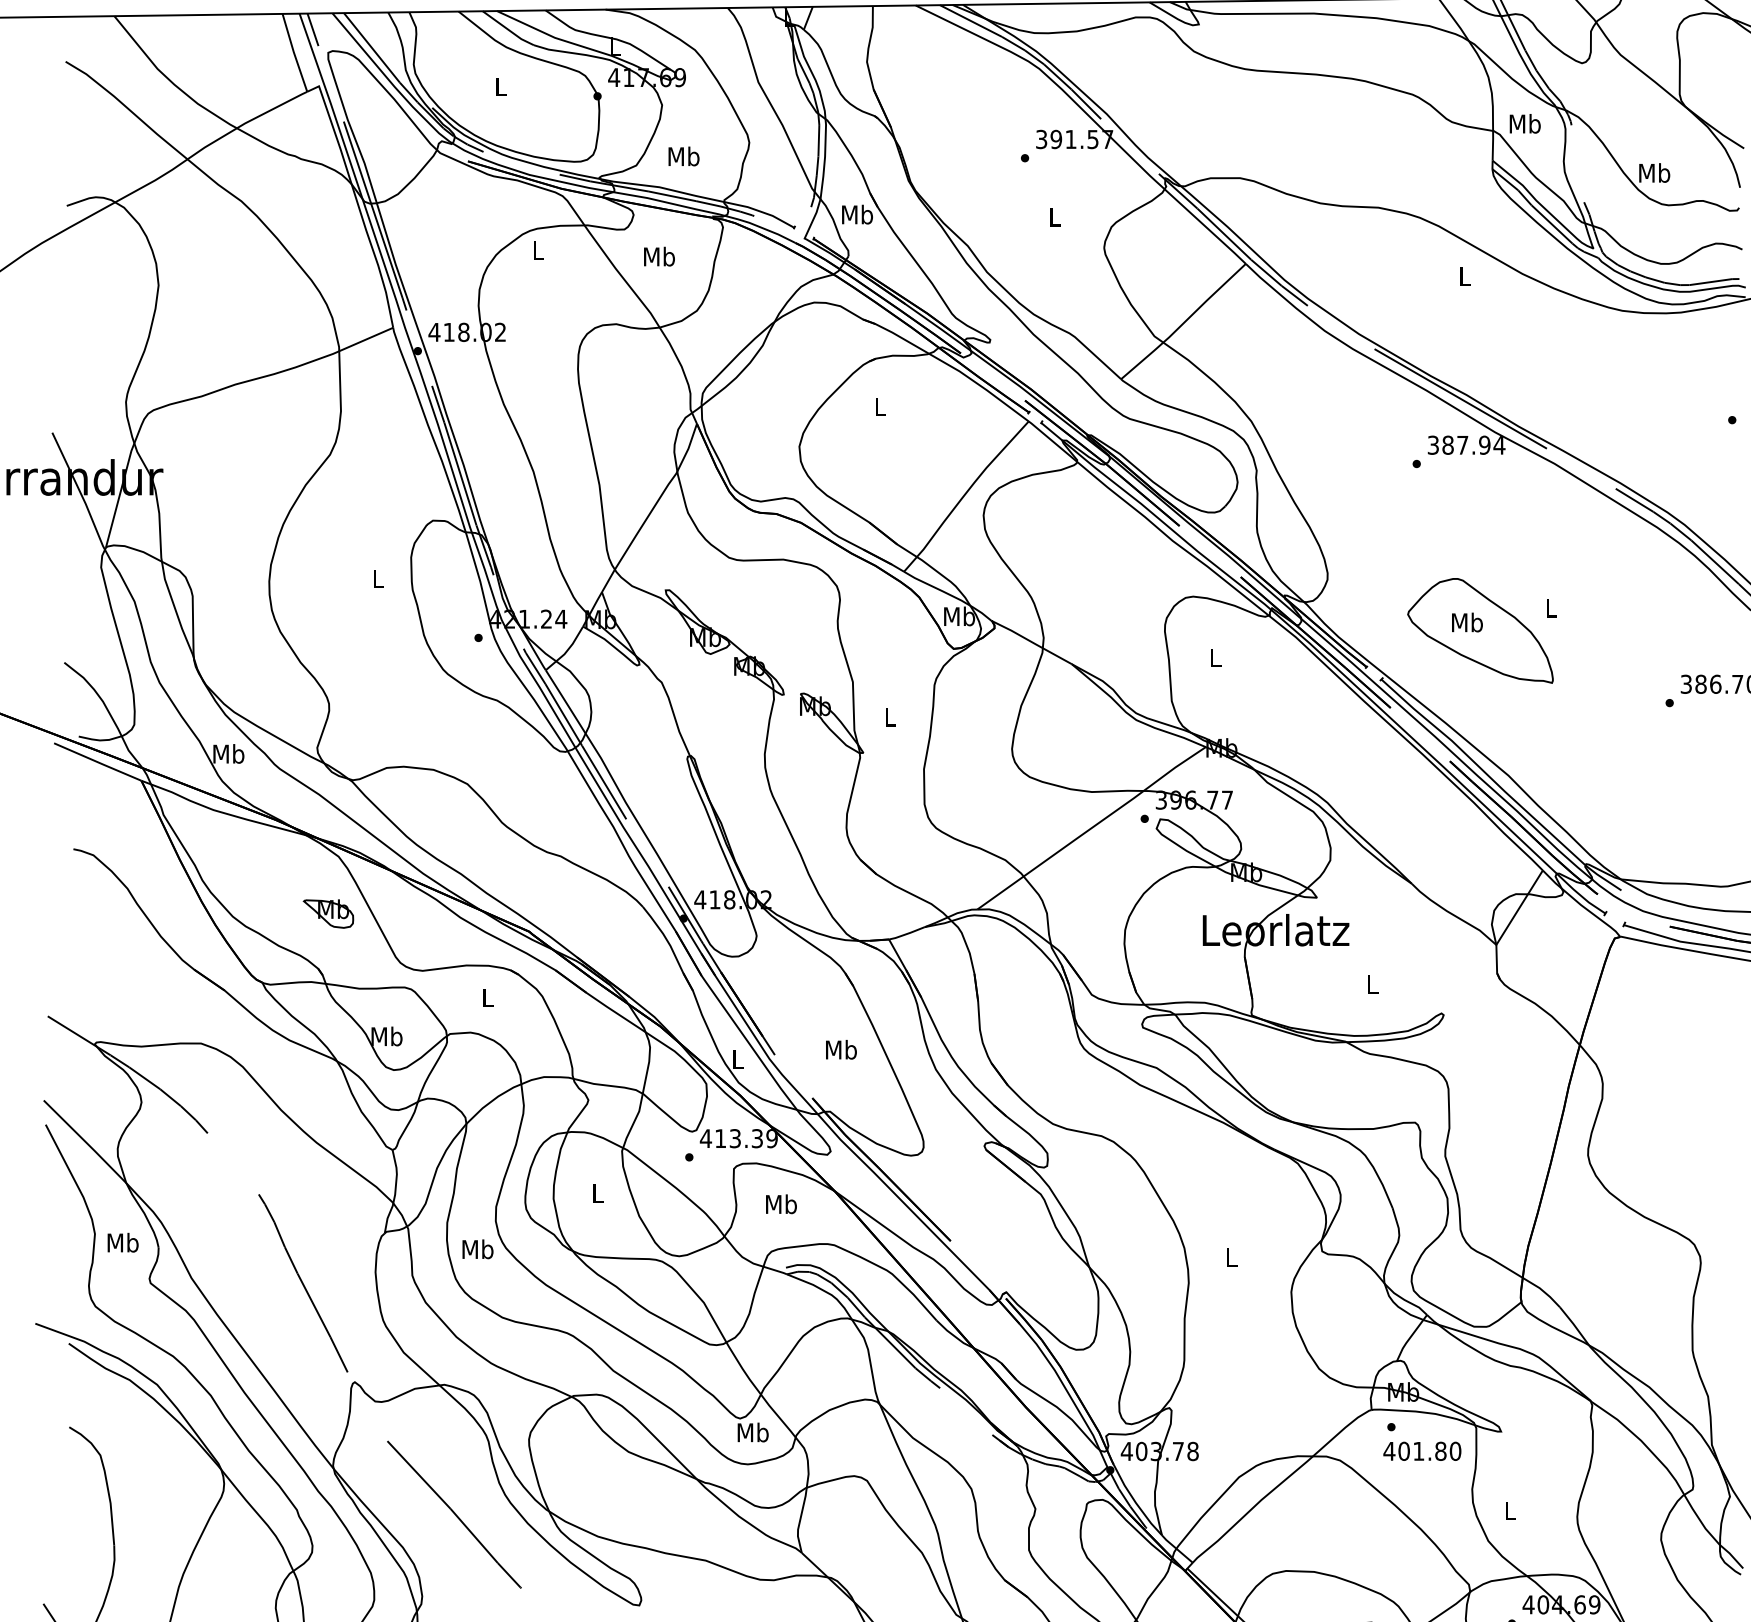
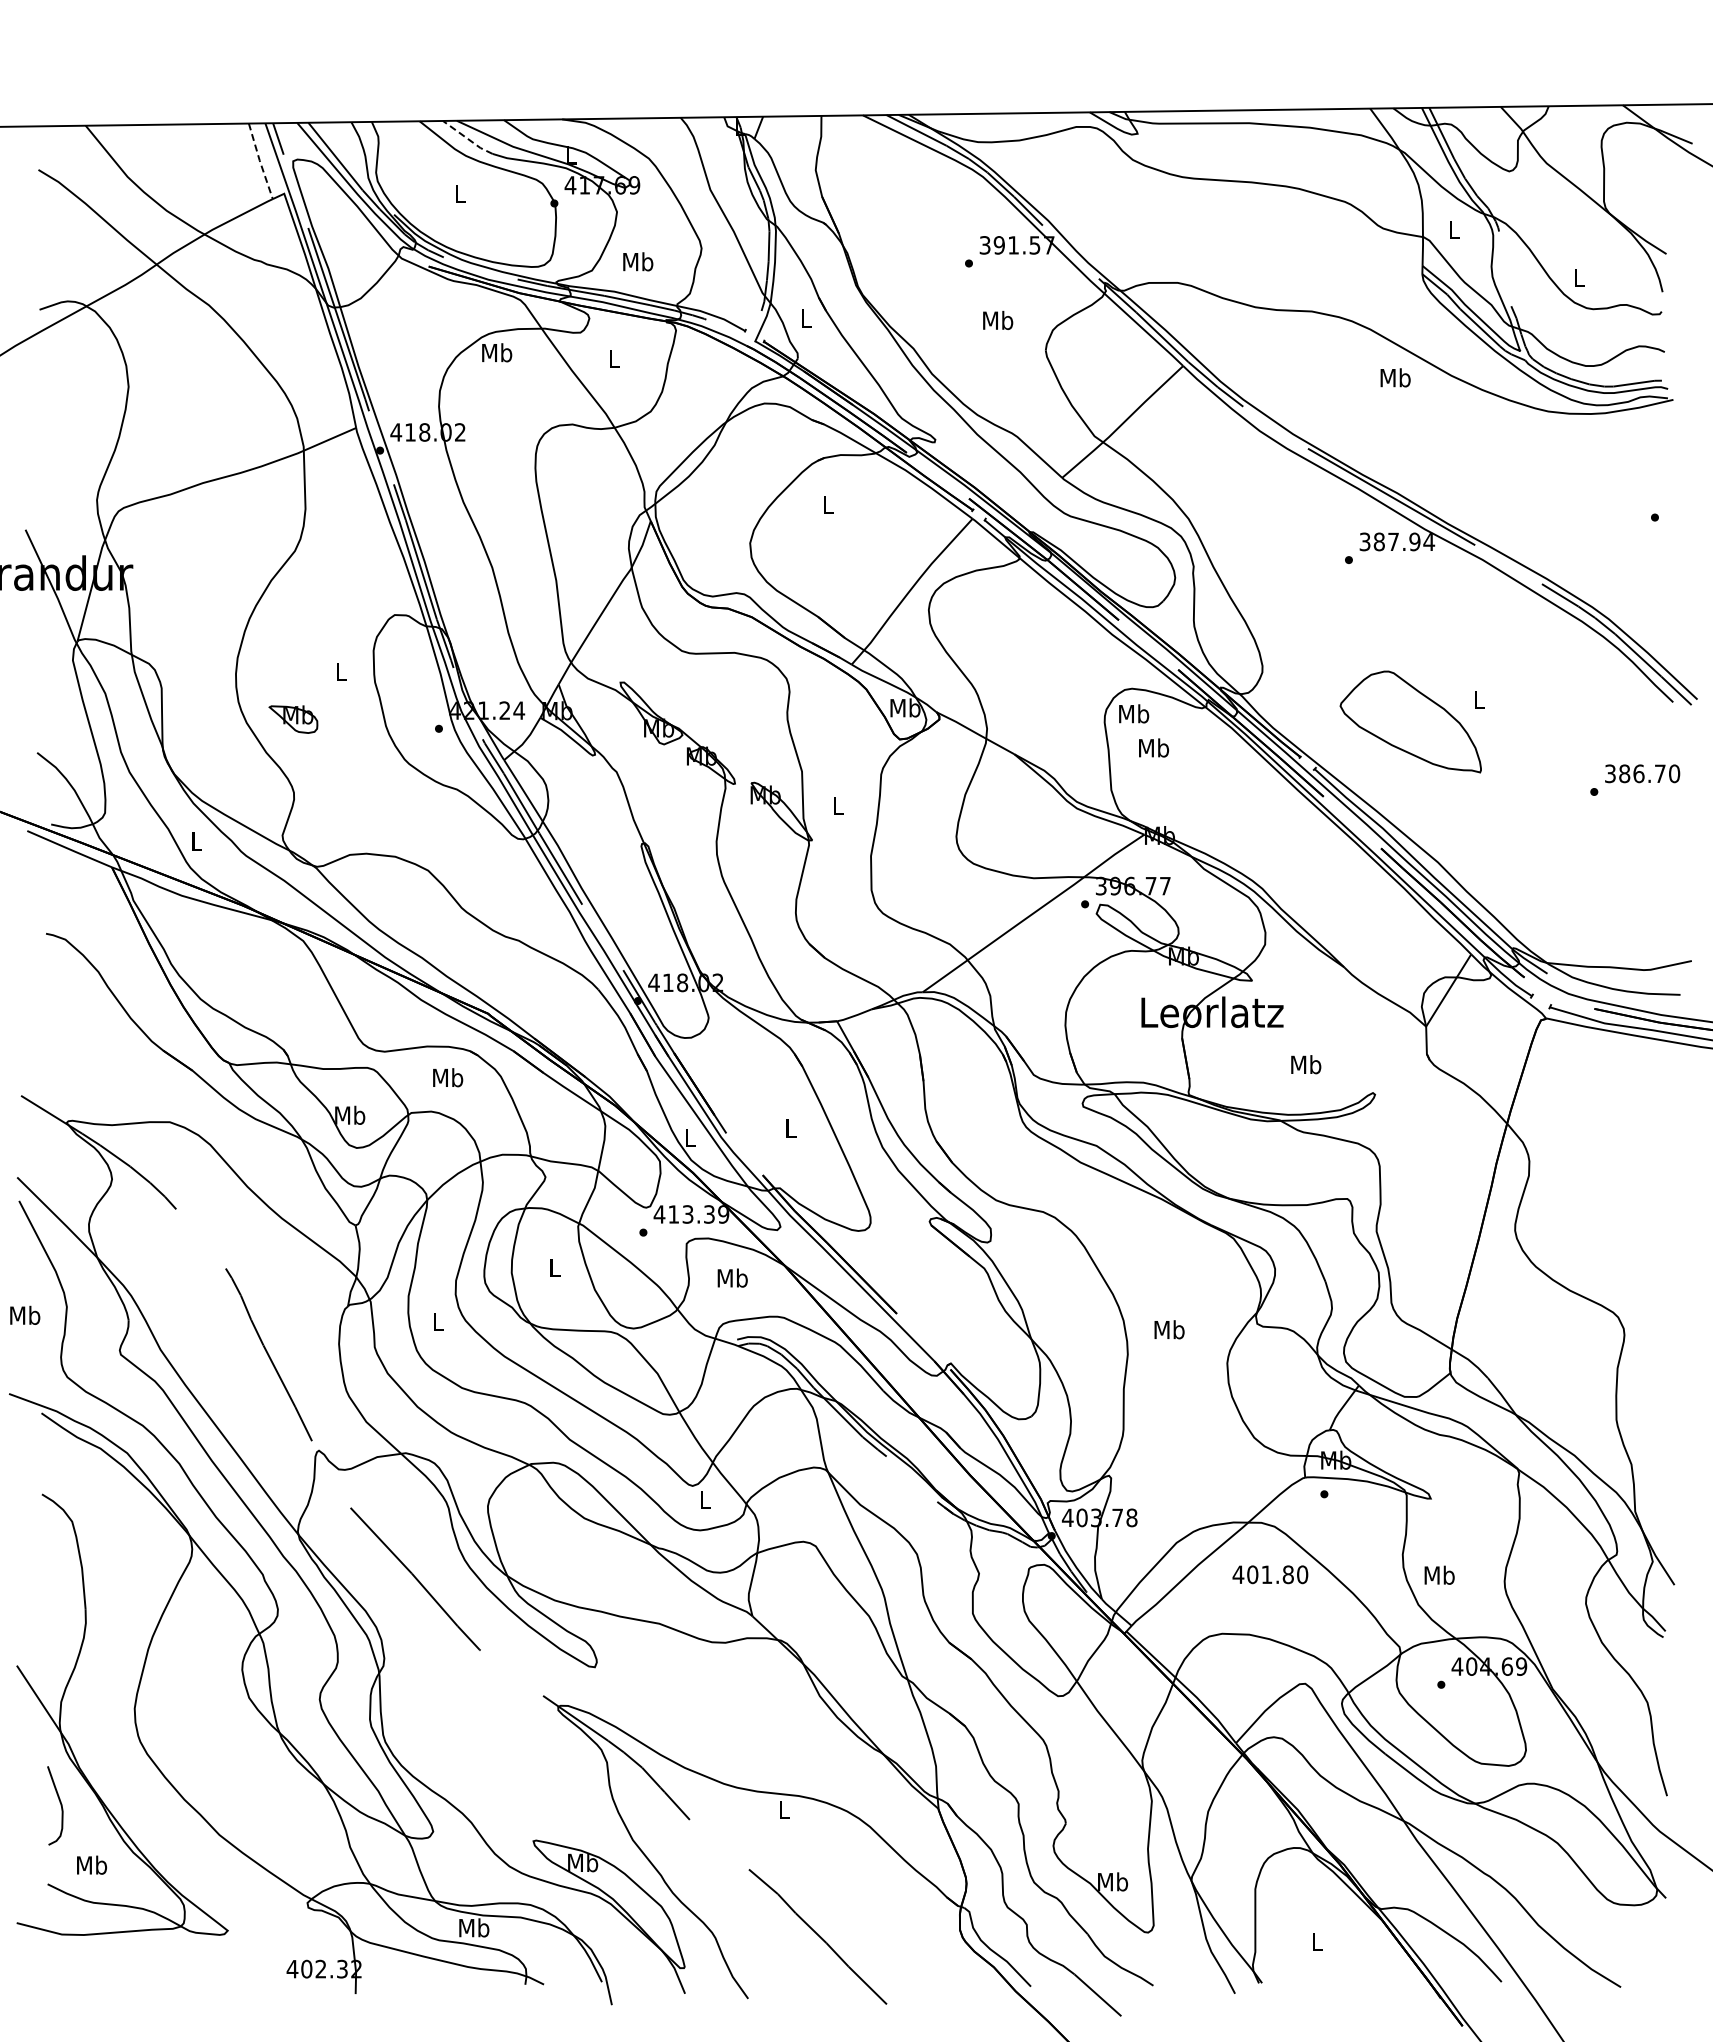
line: (507, 29) -> (467, 138), solid -> dashed
line: (294, 53) -> (260, 161), solid -> dashed
text: (1525, 123) -> (1454, 229), Mb -> L
text: (1654, 172) -> (1579, 277), Mb -> L
text: (857, 213) -> (806, 317), Mb -> L
text: (1055, 216) -> (998, 320), L -> Mb
text: (538, 249) -> (497, 352), L -> Mb
text: (659, 256) -> (614, 358), Mb -> L
text: (1464, 275) -> (1395, 377), L -> Mb
text: (1467, 622) -> (1134, 713), moved
text: (1216, 657) -> (1154, 747), L -> Mb
text: (228, 753) -> (196, 840), Mb -> L
part: (328, 913) -> (293, 719), moved
text: (1372, 984) -> (1306, 1064), L -> Mb
text: (488, 997) -> (448, 1077), L -> Mb
text: (840, 1048) -> (790, 1127), Mb -> L
text: (123, 1241) -> (25, 1314), moved
text: (478, 1248) -> (438, 1321), Mb -> L
text: (1231, 1257) -> (1169, 1329), L -> Mb
text: (753, 1432) -> (705, 1499), Mb -> L
text: (1422, 1451) -> (1270, 1574), moved
text: (1510, 1509) -> (1439, 1574), L -> Mb

